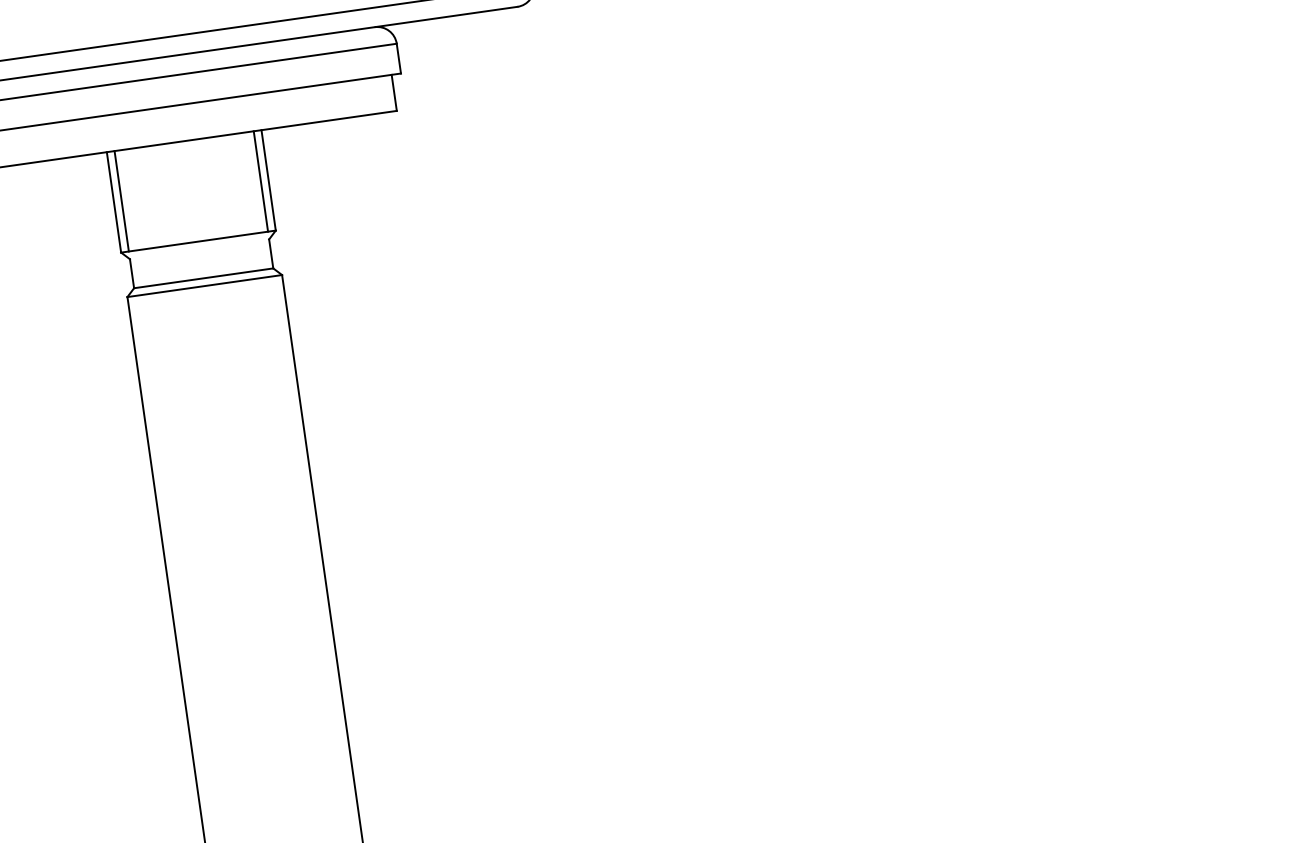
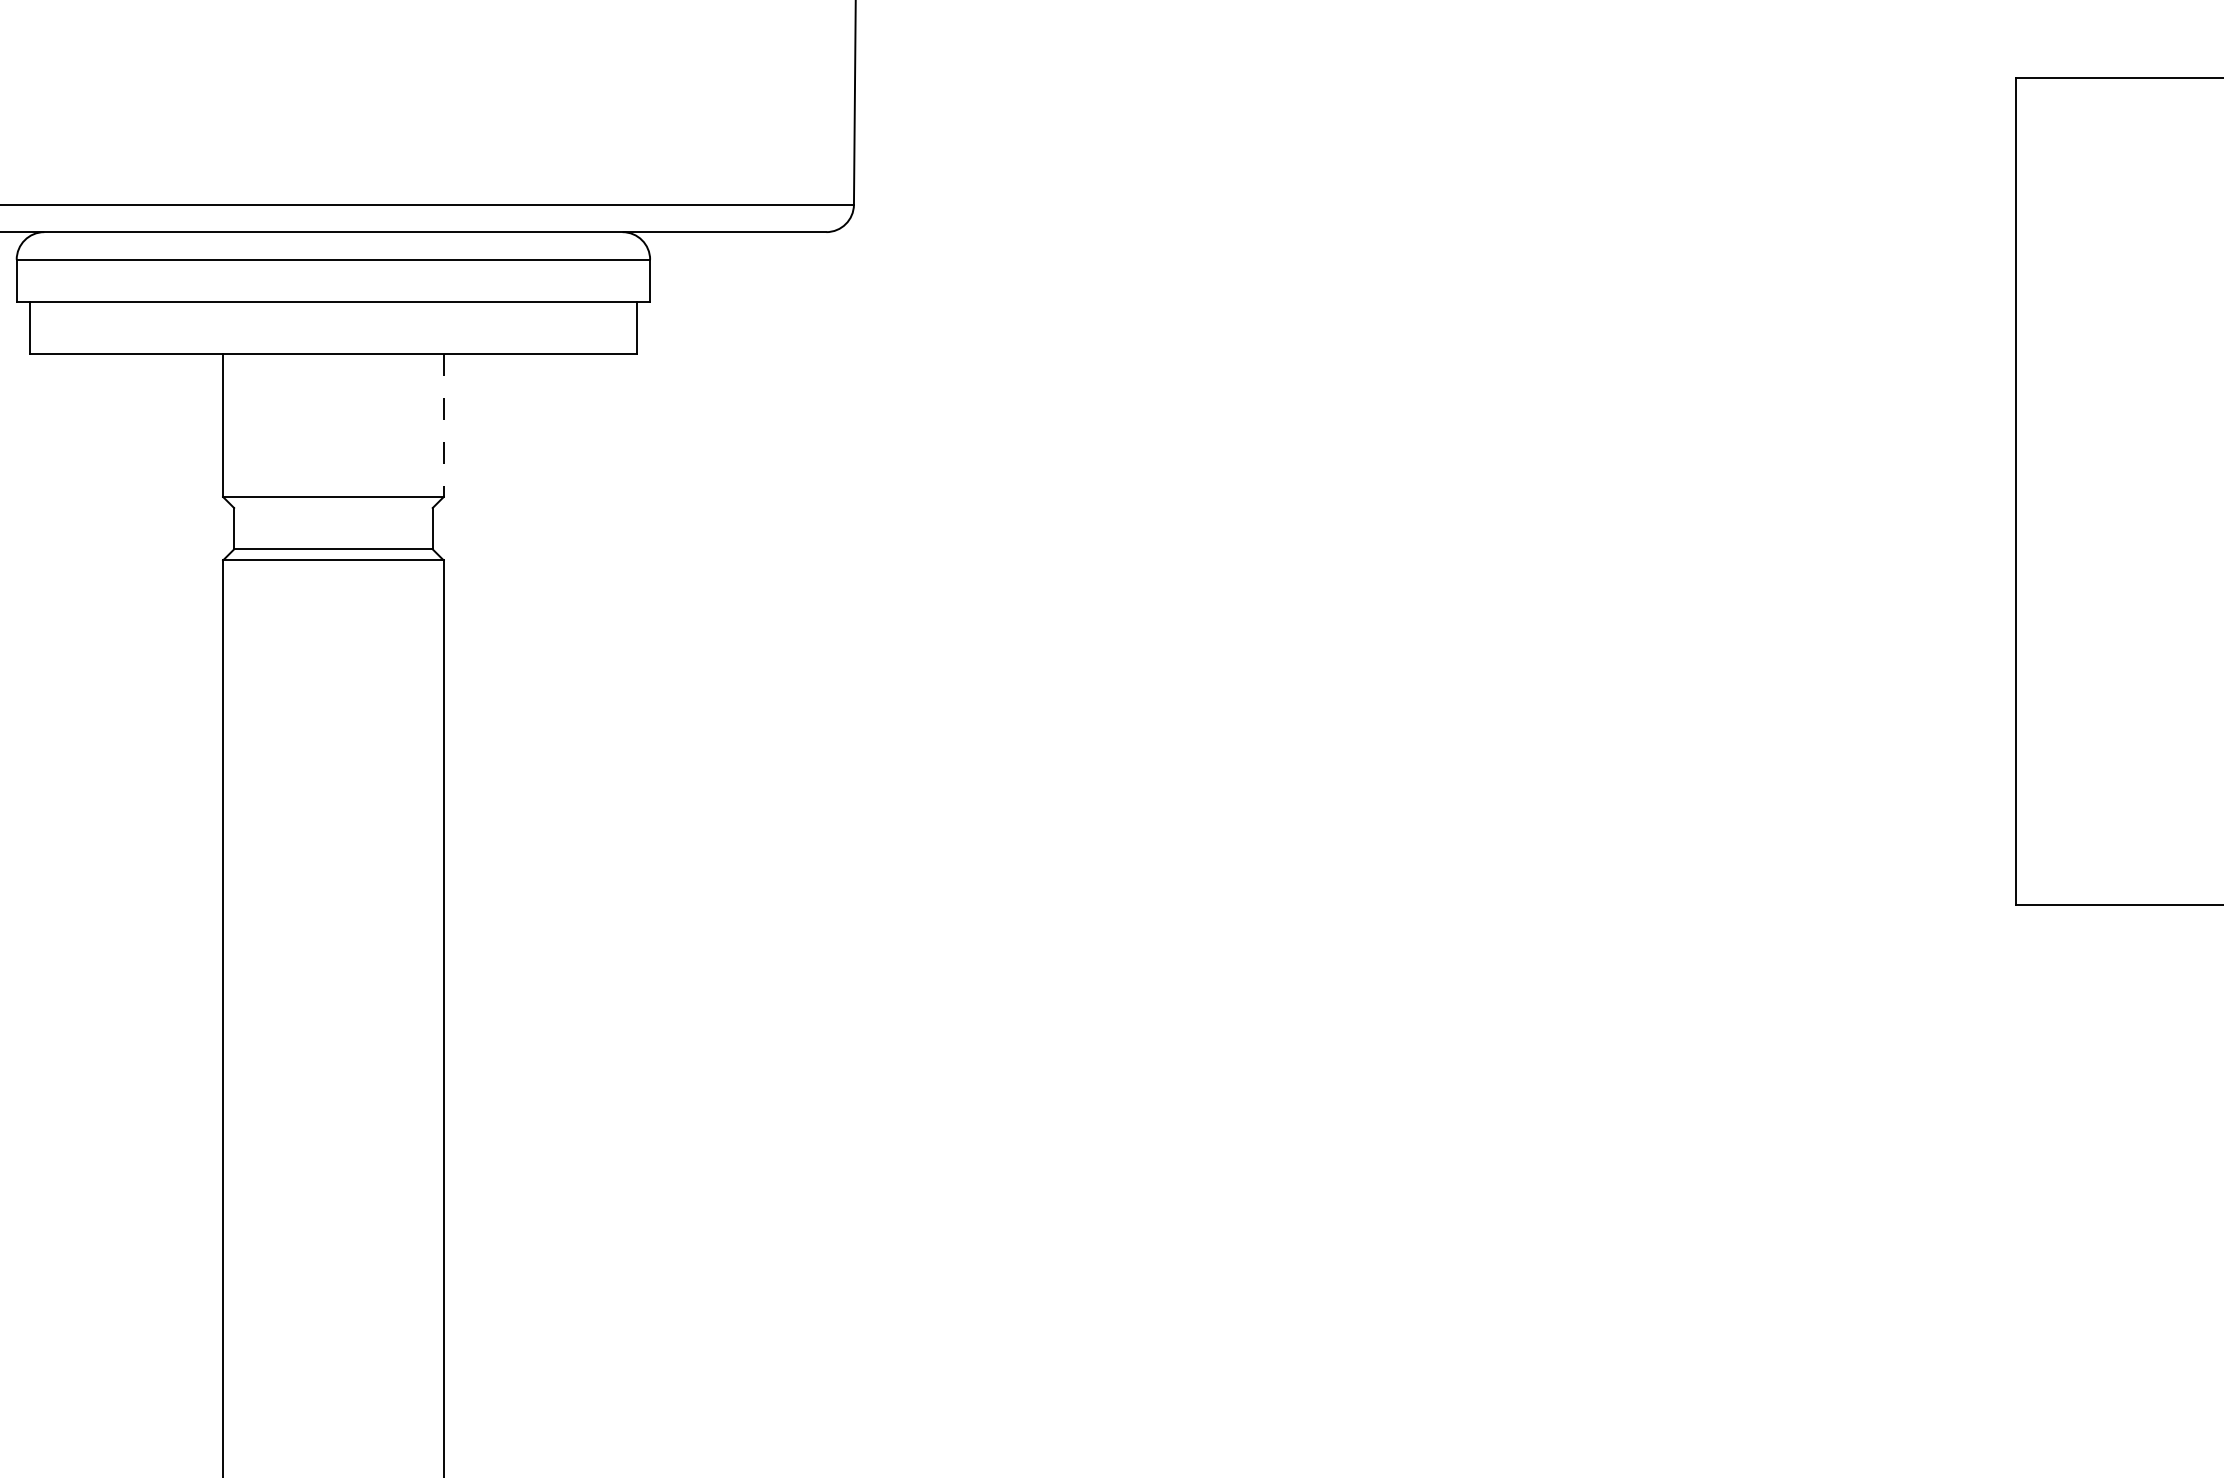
line: (260, 180) -> (432, 424), removed
line: (268, 180) -> (443, 425), solid -> dashed
line: (121, 200) -> (234, 424), removed

